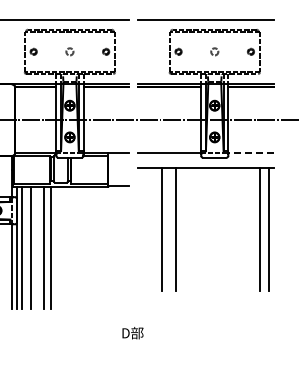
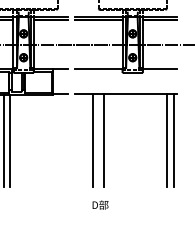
line: (250, 152) -> (159, 69), dashed -> solid
part: (176, 229) -> (103, 140), moved
text: (132, 333) -> (100, 205), moved

